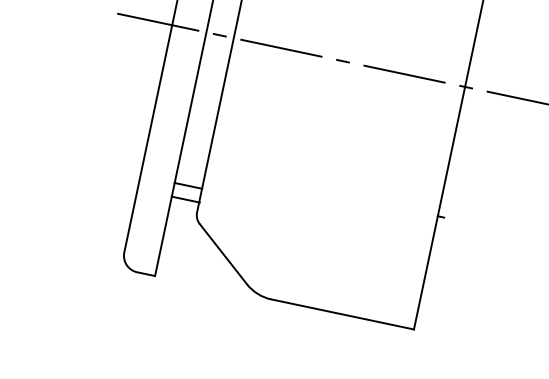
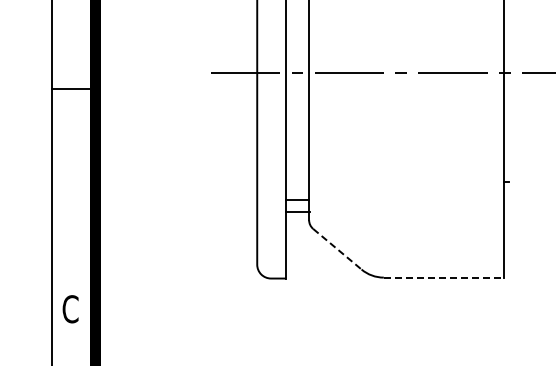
line: (223, 254) -> (337, 249), solid -> dashed
line: (343, 314) -> (444, 277), solid -> dashed

